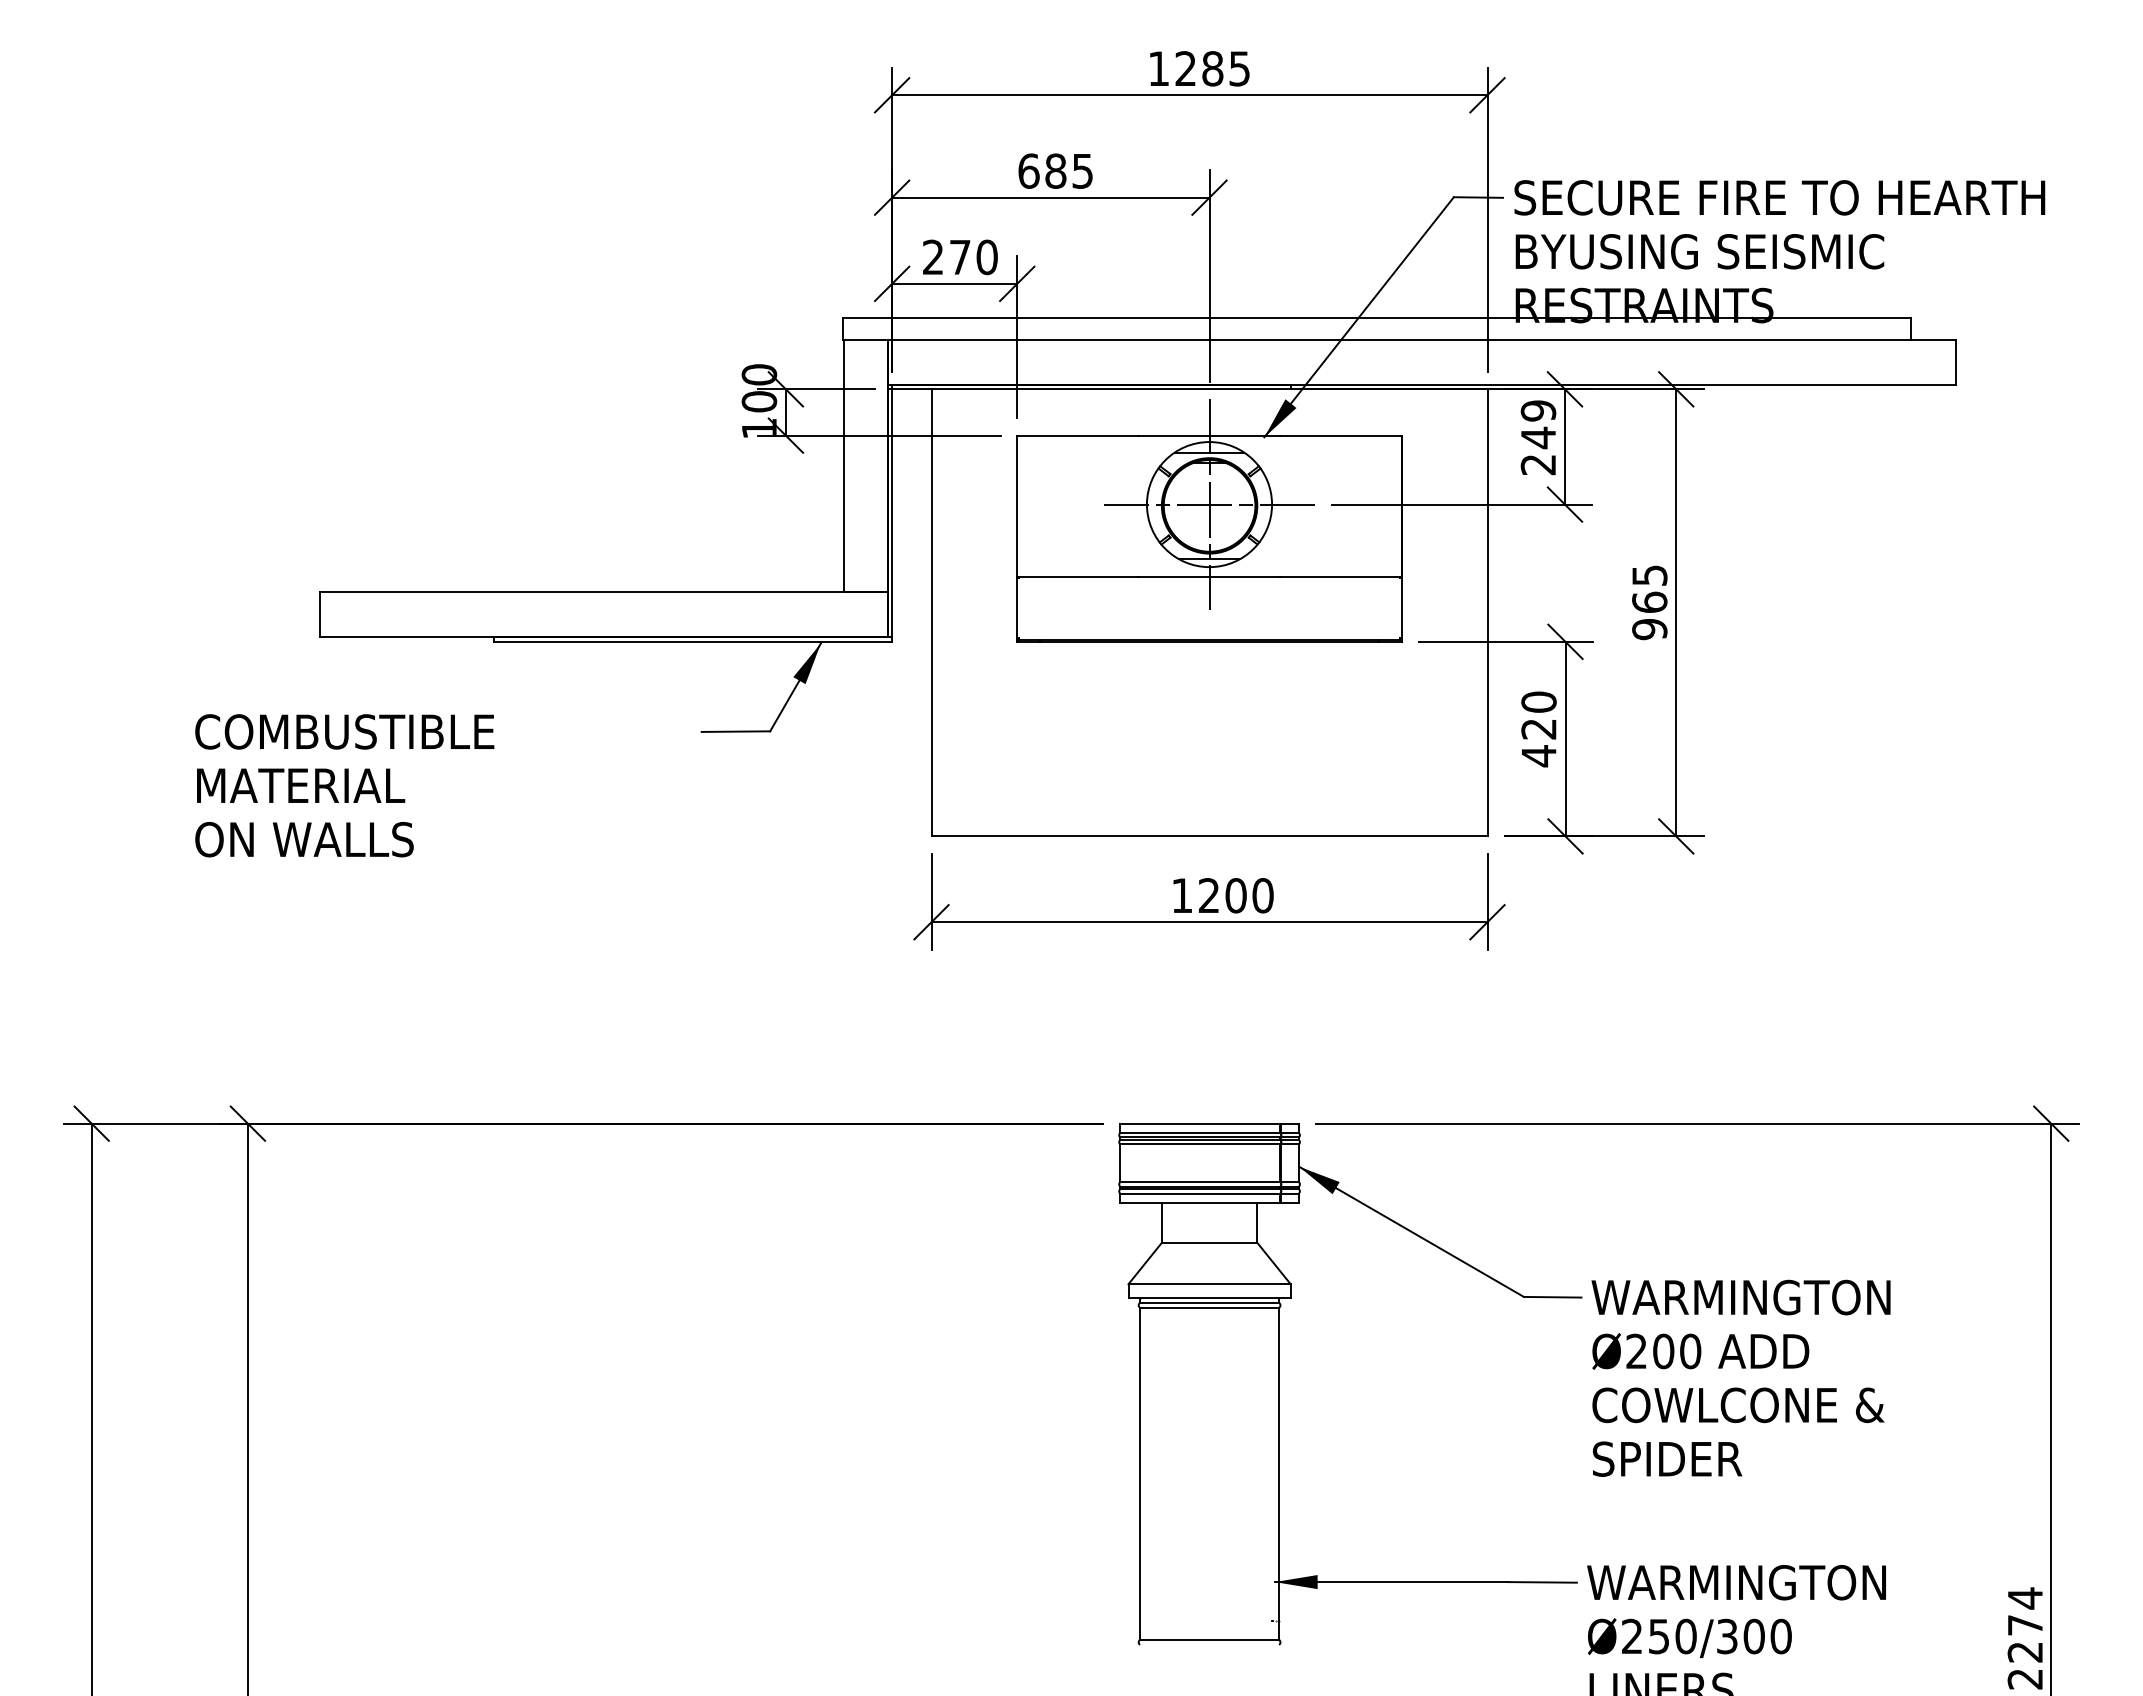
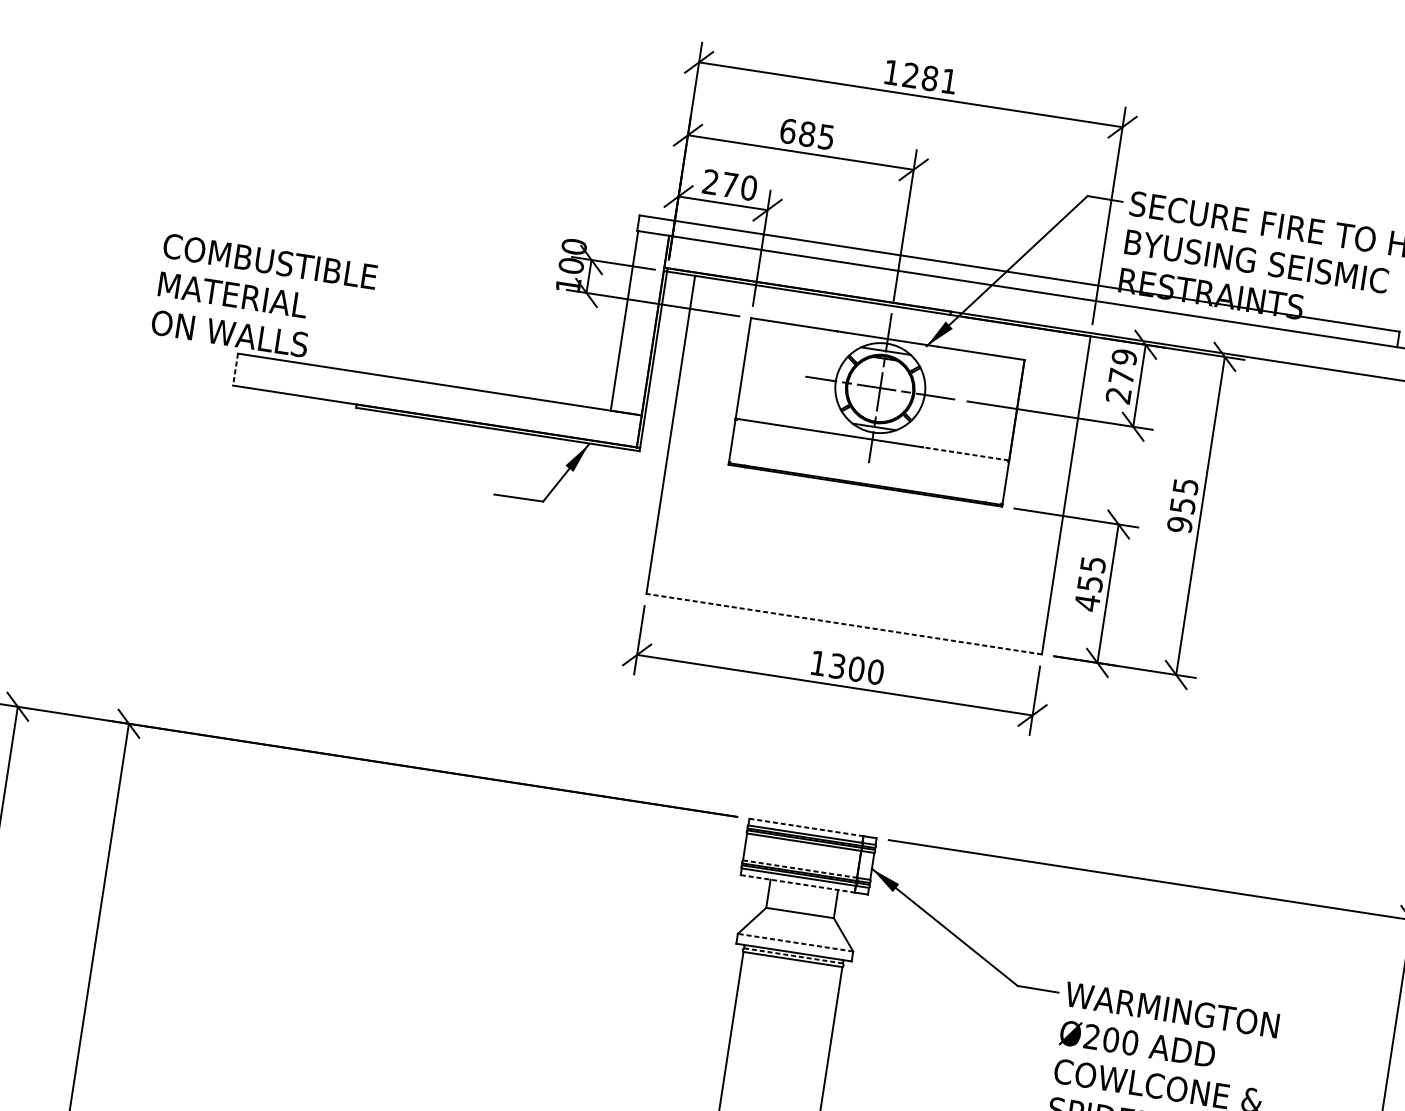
text: (1239, 68) -> (949, 81), 1285 -> 1281
text: (1538, 437) -> (1121, 376), 249 -> 279
line: (1340, 576) -> (965, 453), solid -> dashed
text: (1649, 601) -> (1182, 504), 965 -> 955
line: (319, 615) -> (235, 370), solid -> dashed
text: (1538, 715) -> (1091, 573), 420 -> 455
text: (344, 785) -> (264, 299), moved
line: (1209, 836) -> (844, 624), solid -> dashed
text: (1209, 895) -> (837, 666), 1200 -> 1300
line: (1200, 1123) -> (806, 827), solid -> dashed
line: (1200, 1182) -> (800, 869), solid -> dashed
line: (1200, 1202) -> (797, 883), solid -> dashed
line: (1209, 1284) -> (795, 942), solid -> dashed
line: (1210, 1302) -> (794, 955), solid -> dashed

